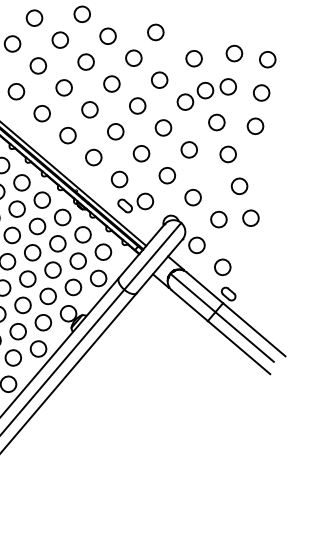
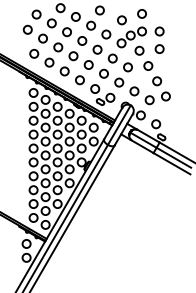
circle: (267, 58) -> (159, 13), removed

